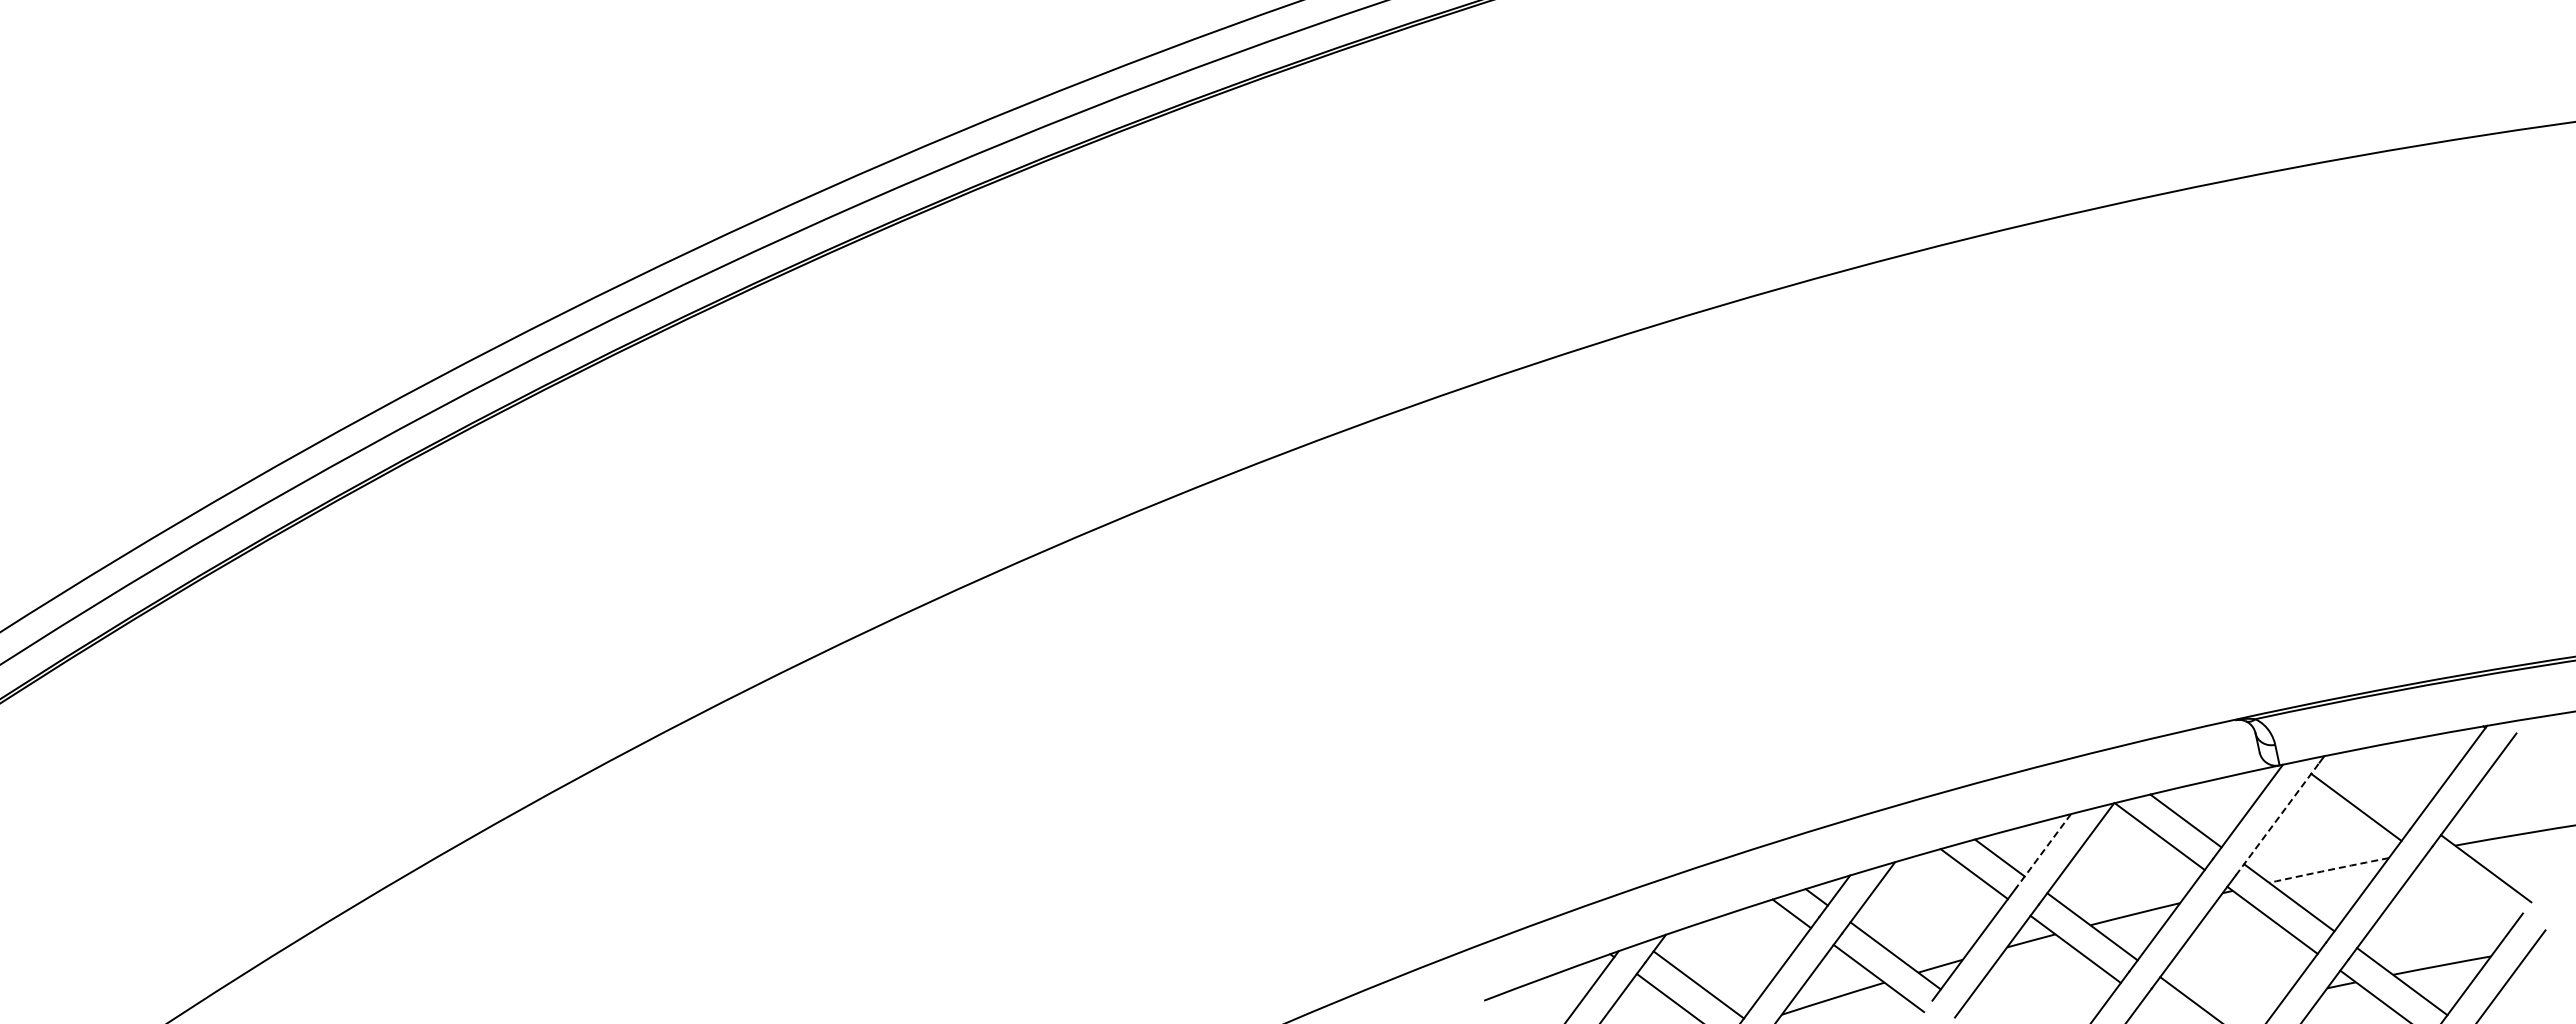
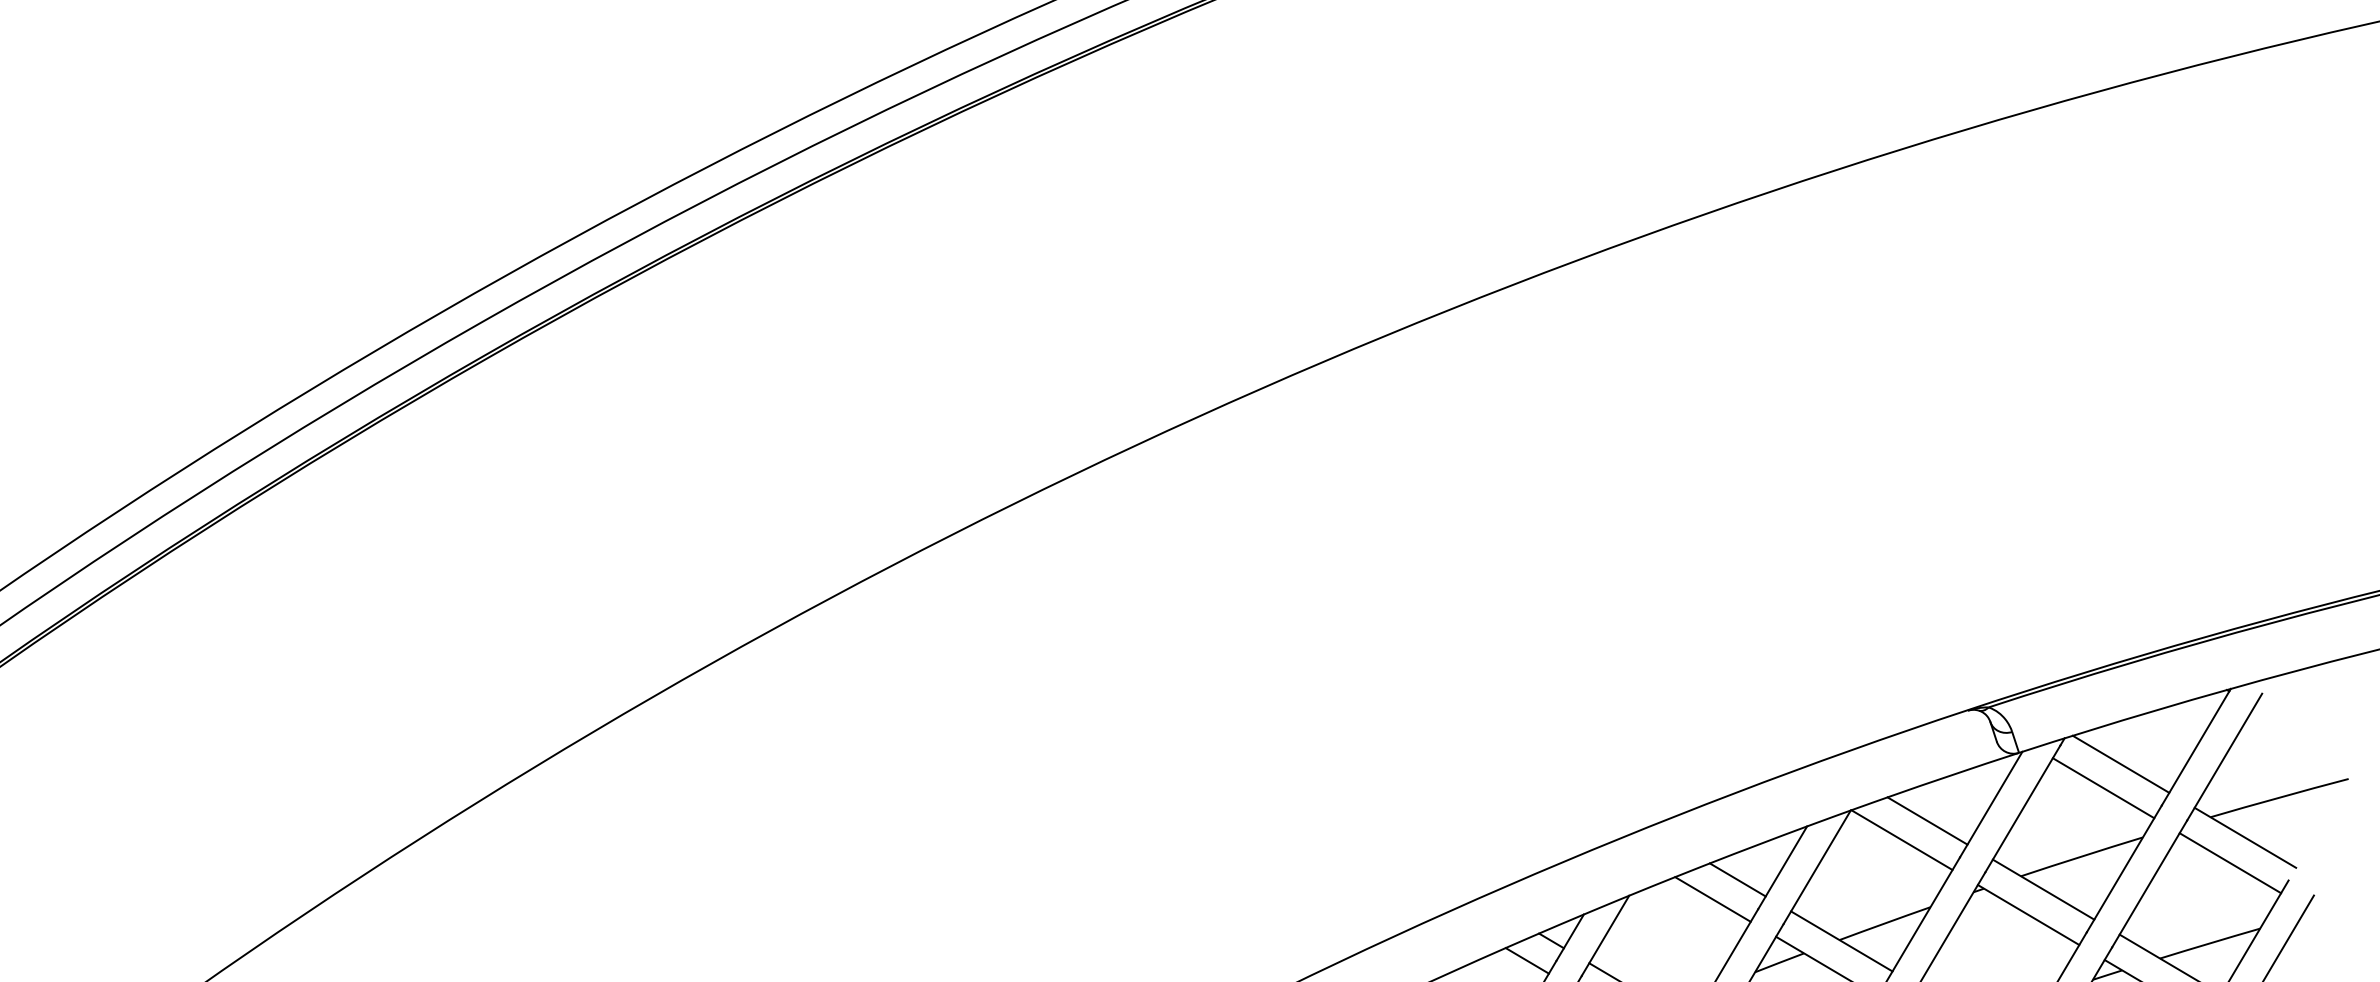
line: (2375, 786) -> (2121, 764), added
line: (2278, 818) -> (2023, 808), dashed -> solid
line: (2043, 850) -> (1782, 867), dashed -> solid
arc: (2328, 870) -> (2081, 856), dashed -> solid
line: (2469, 890) -> (2230, 862), added

